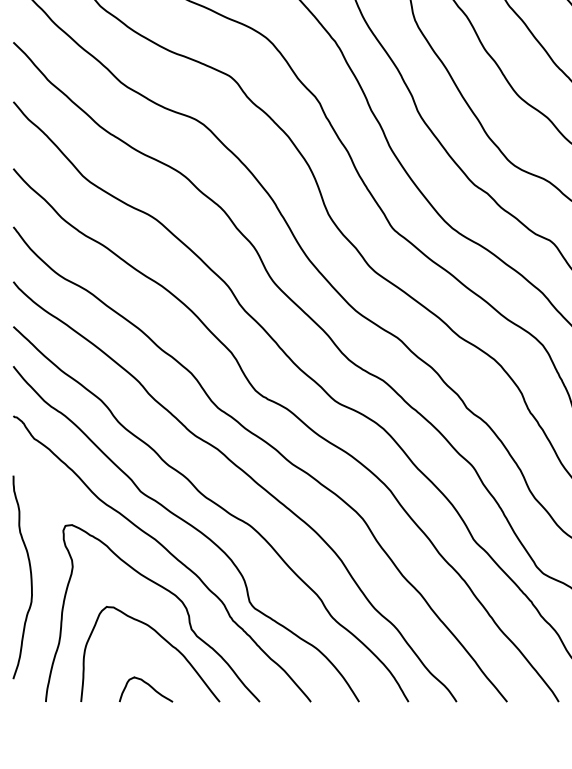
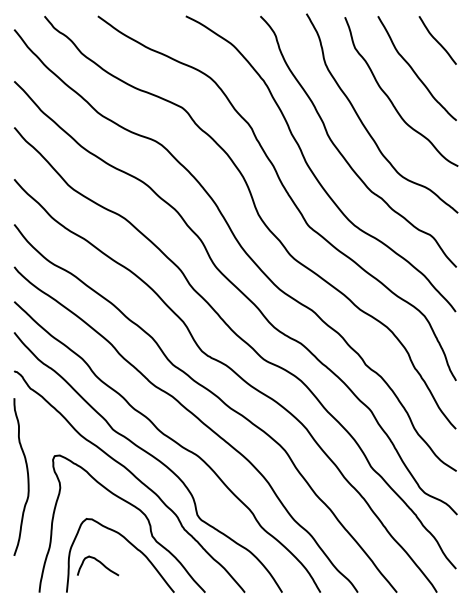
curve: (30, 576) -> (27, 476), moved
curve: (149, 686) -> (100, 563), moved

